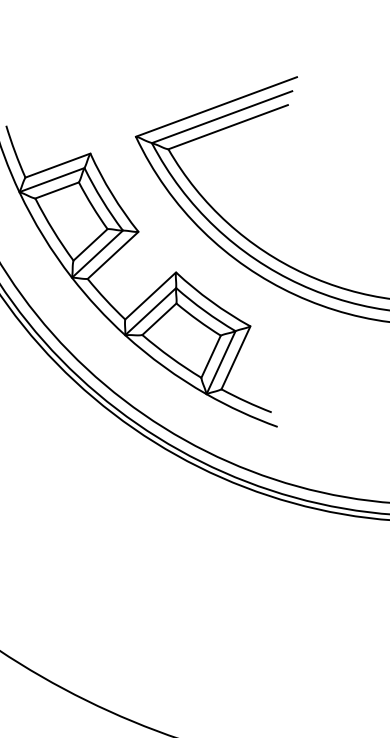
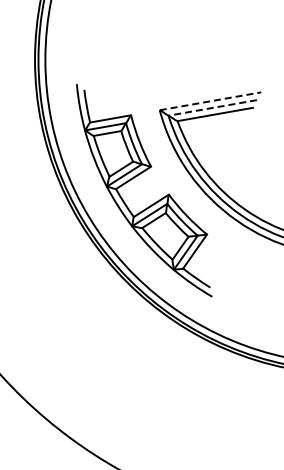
line: (216, 107) -> (210, 101), solid -> dashed
line: (221, 116) -> (212, 107), solid -> dashed

